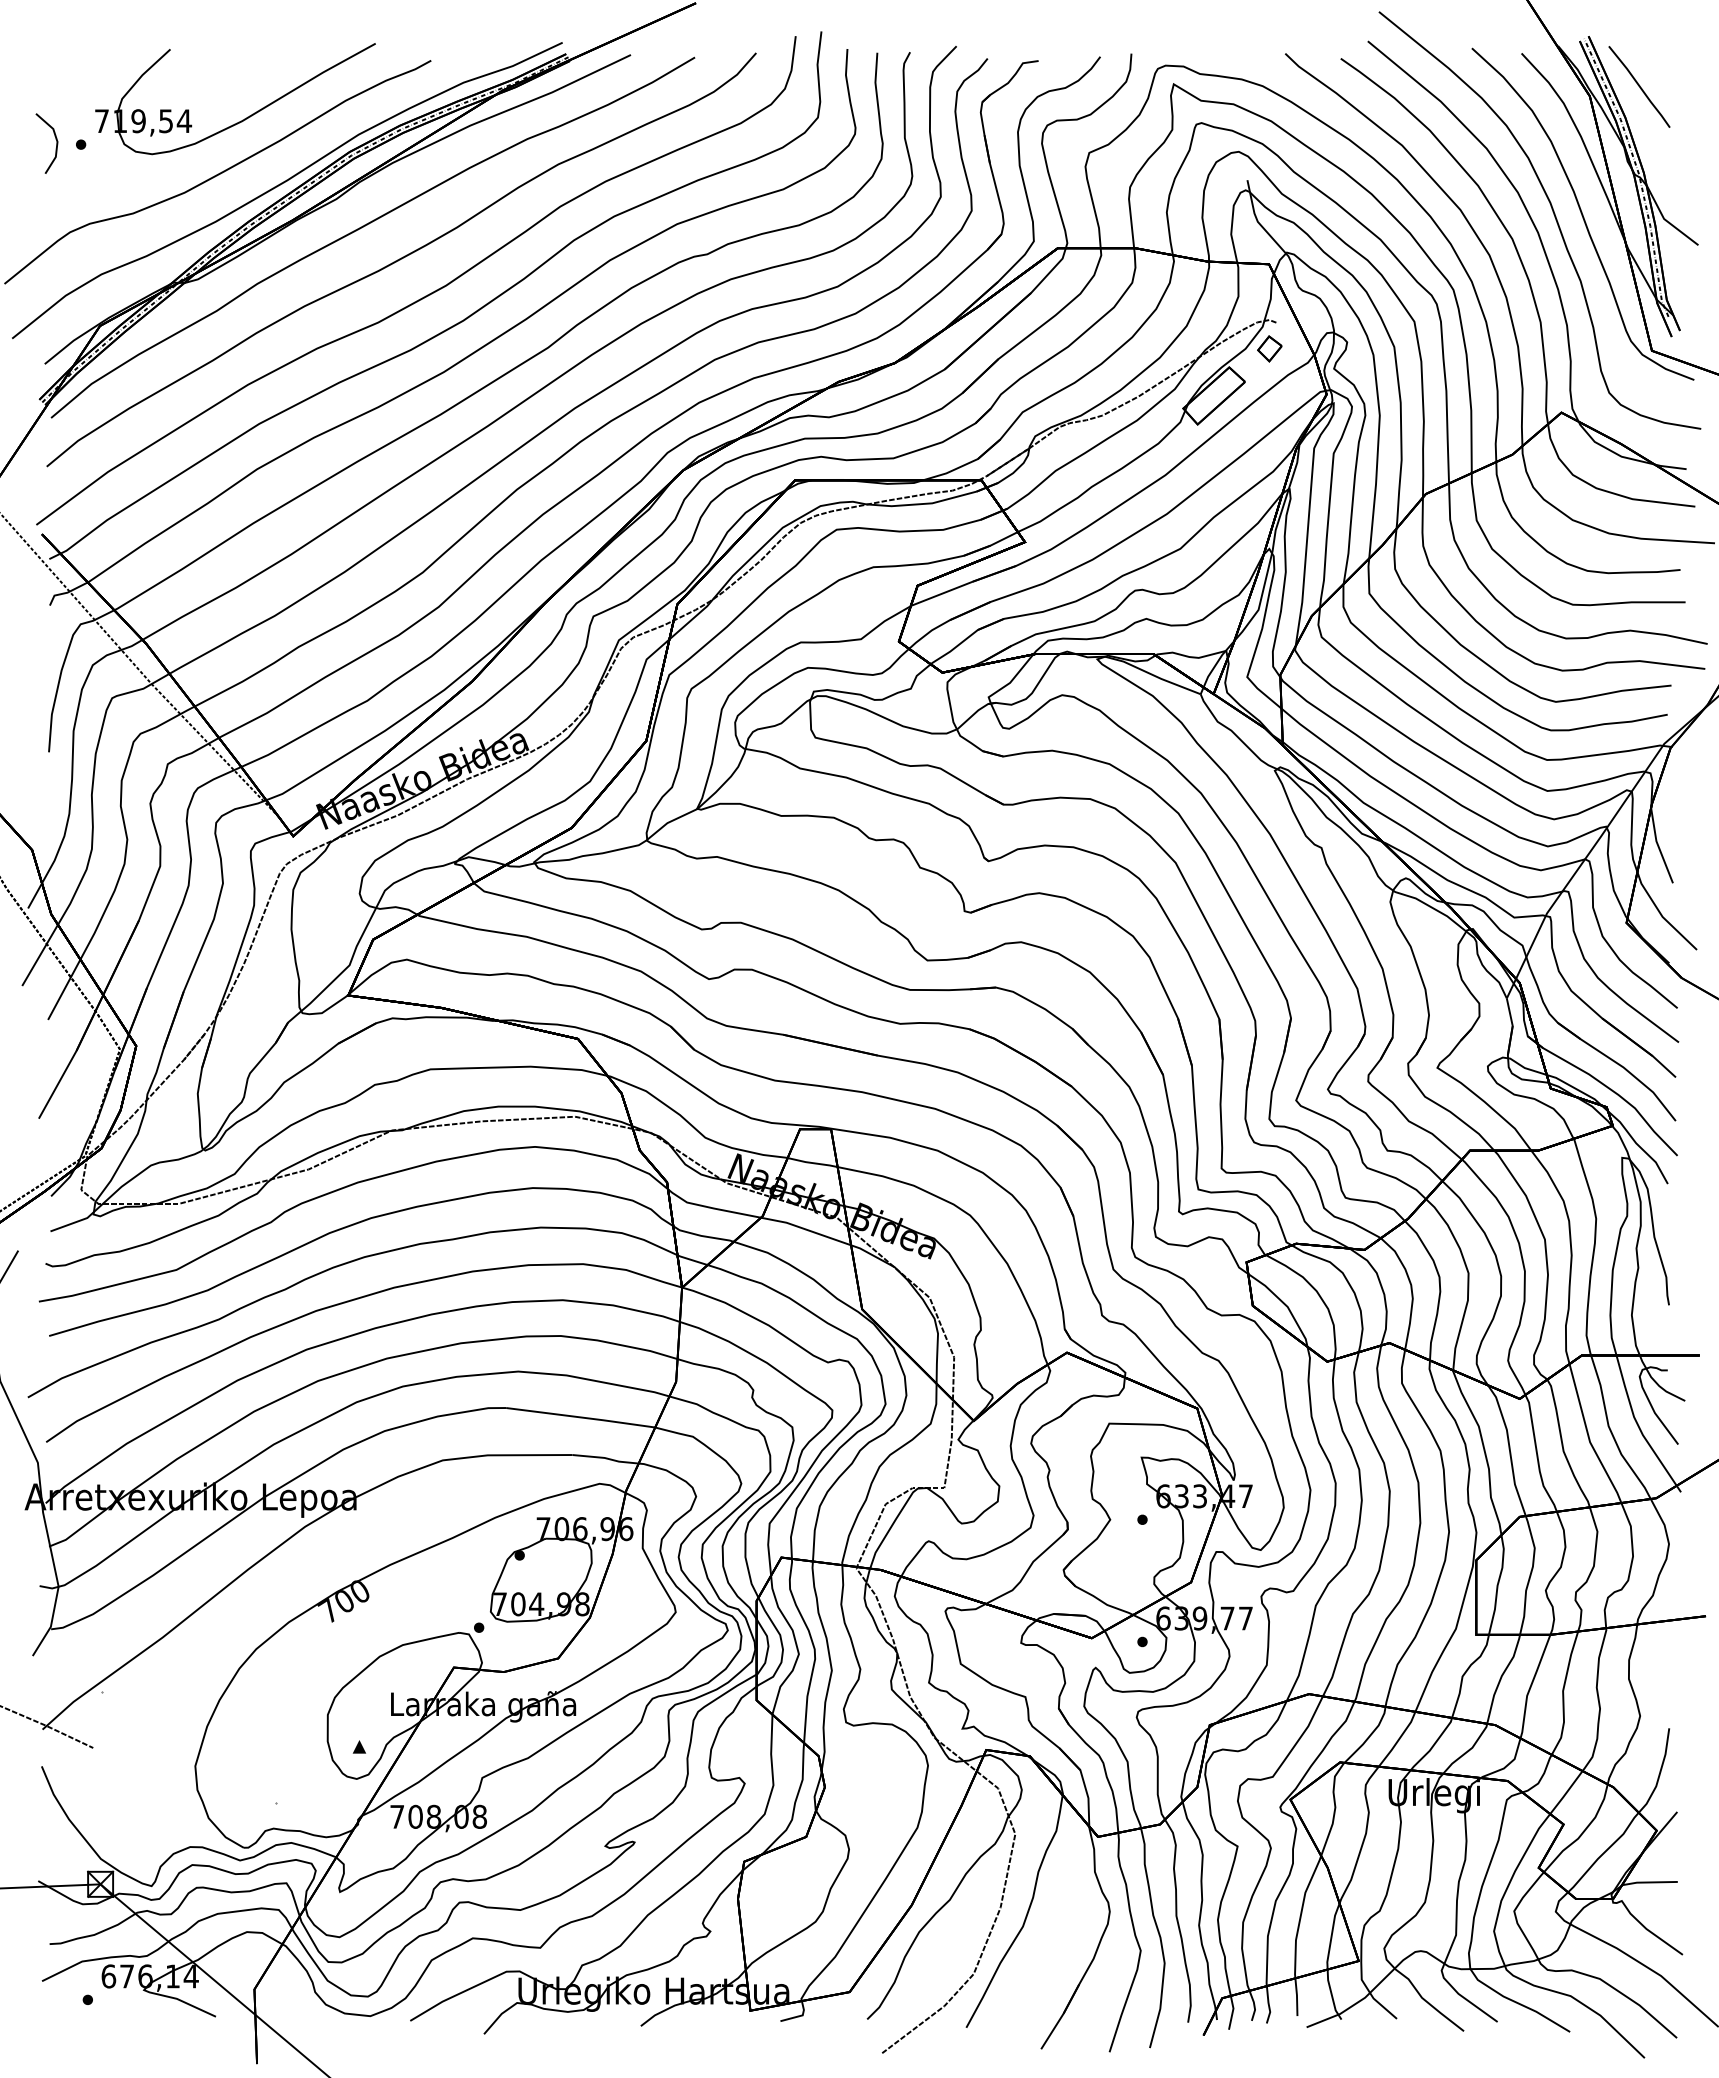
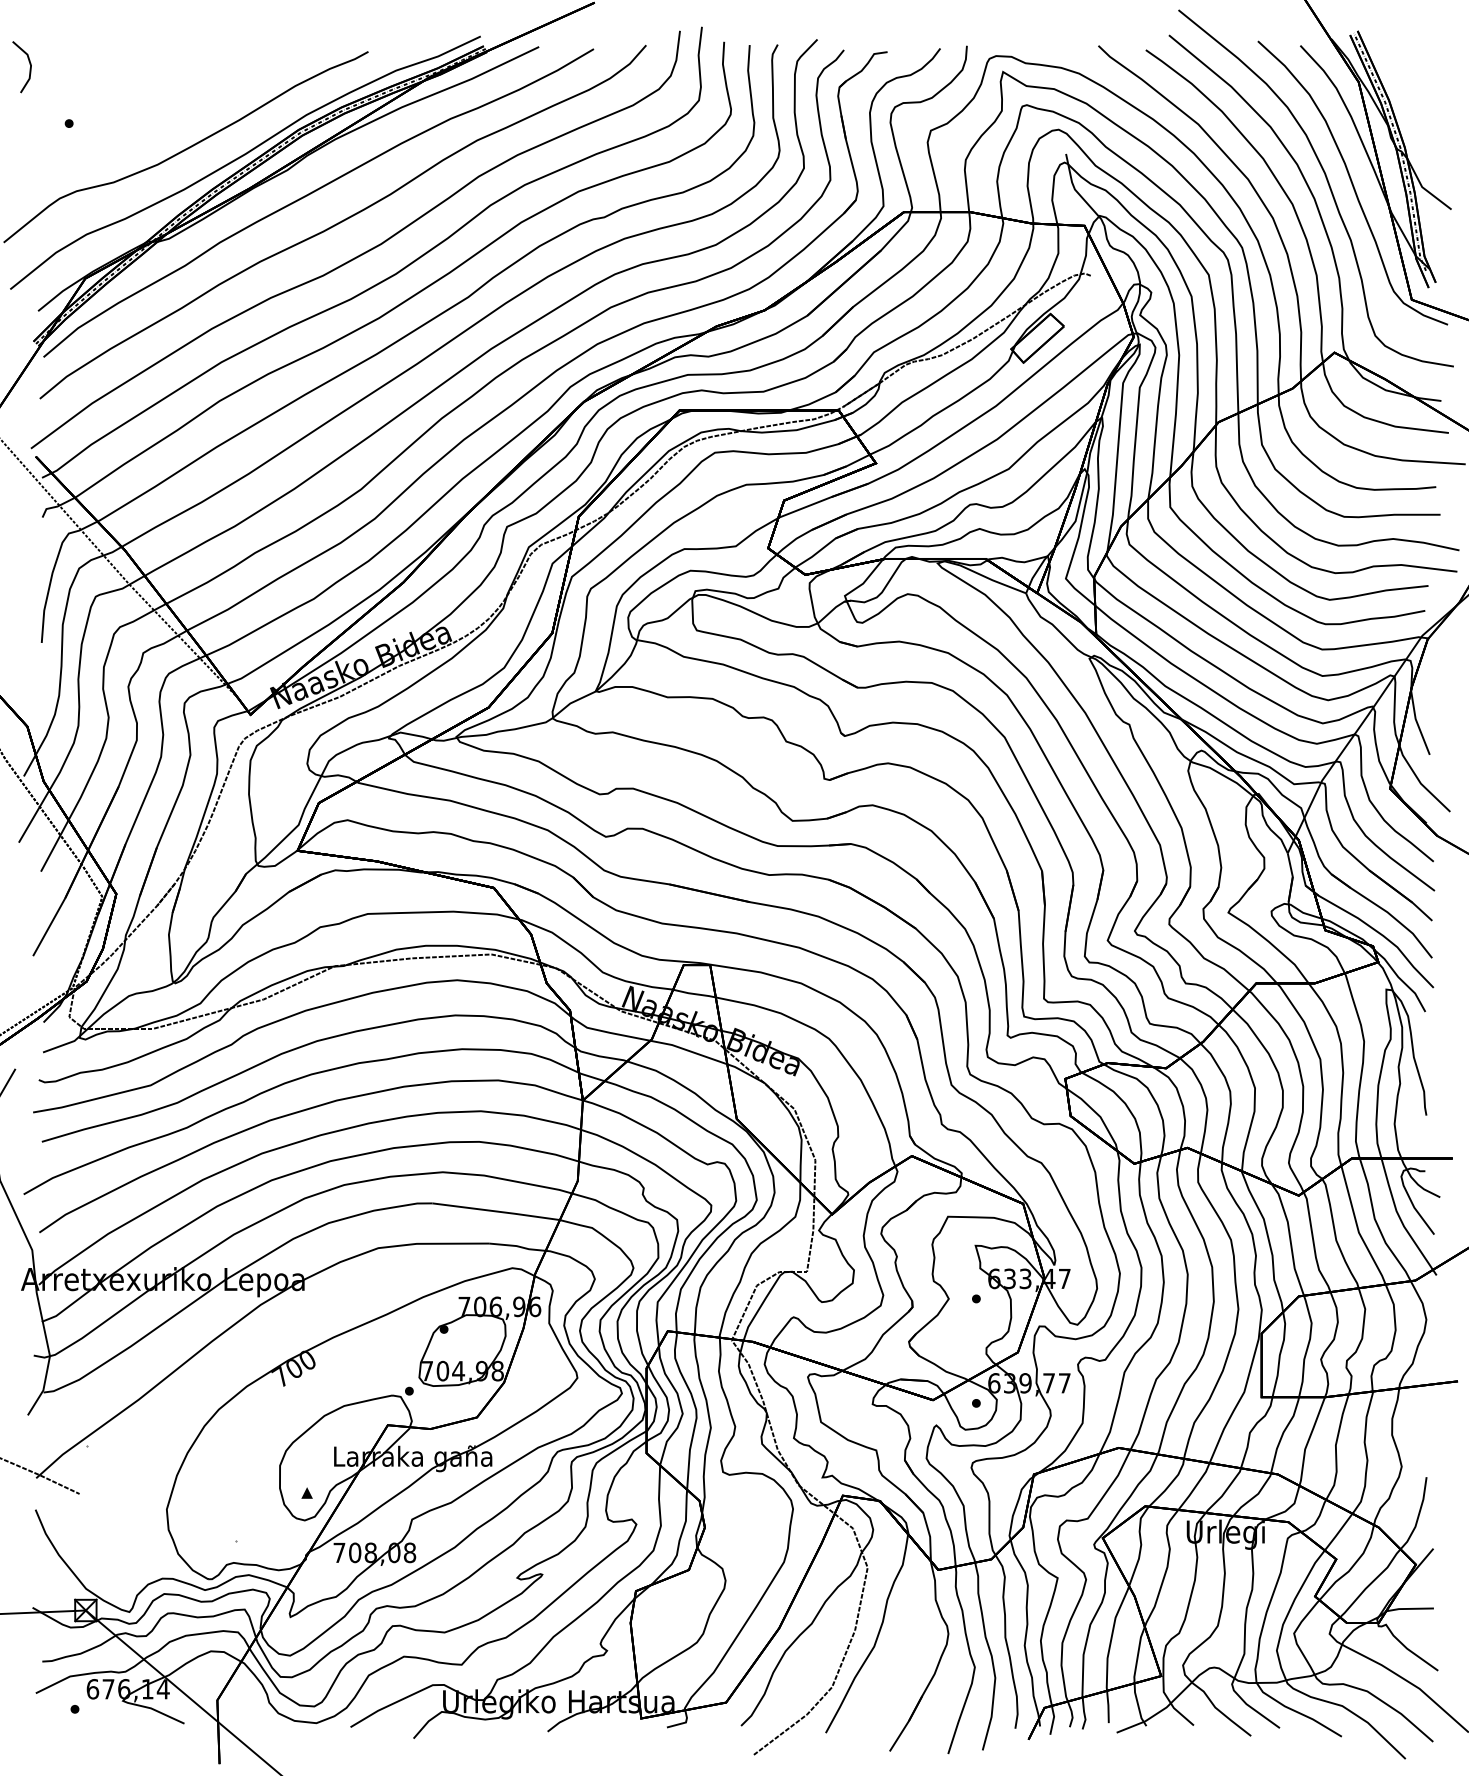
line: (1639, 86) -> (1401, 73), removed
part: (247, 116) -> (211, 99), removed
line: (55, 139) -> (29, 63), moved
part: (1269, 348) -> (1084, 297), removed

